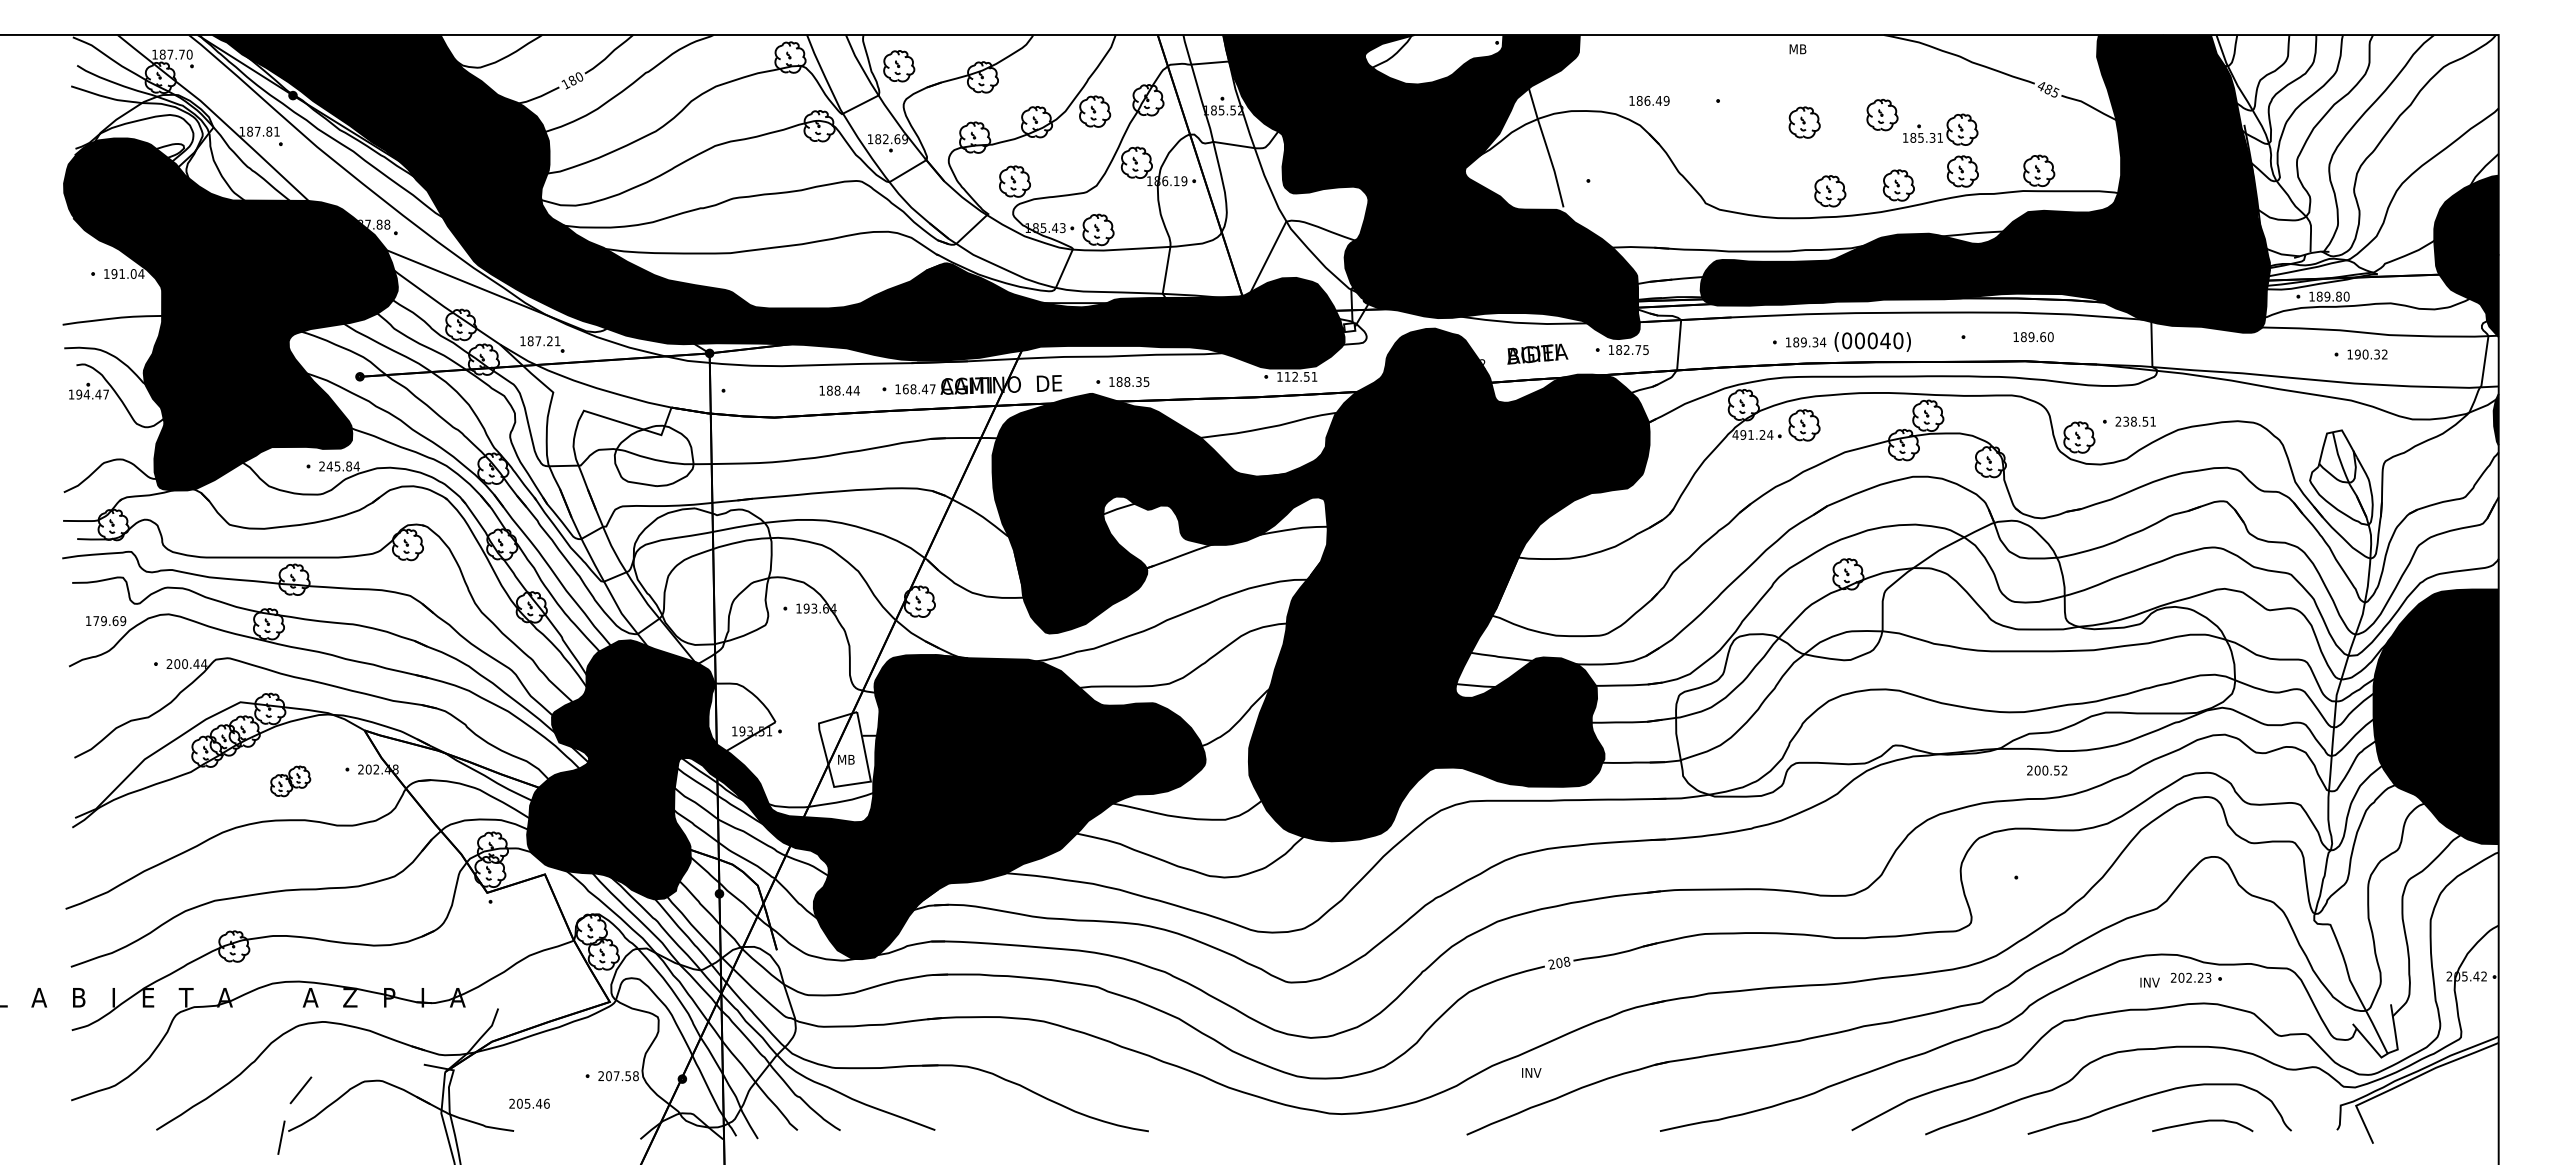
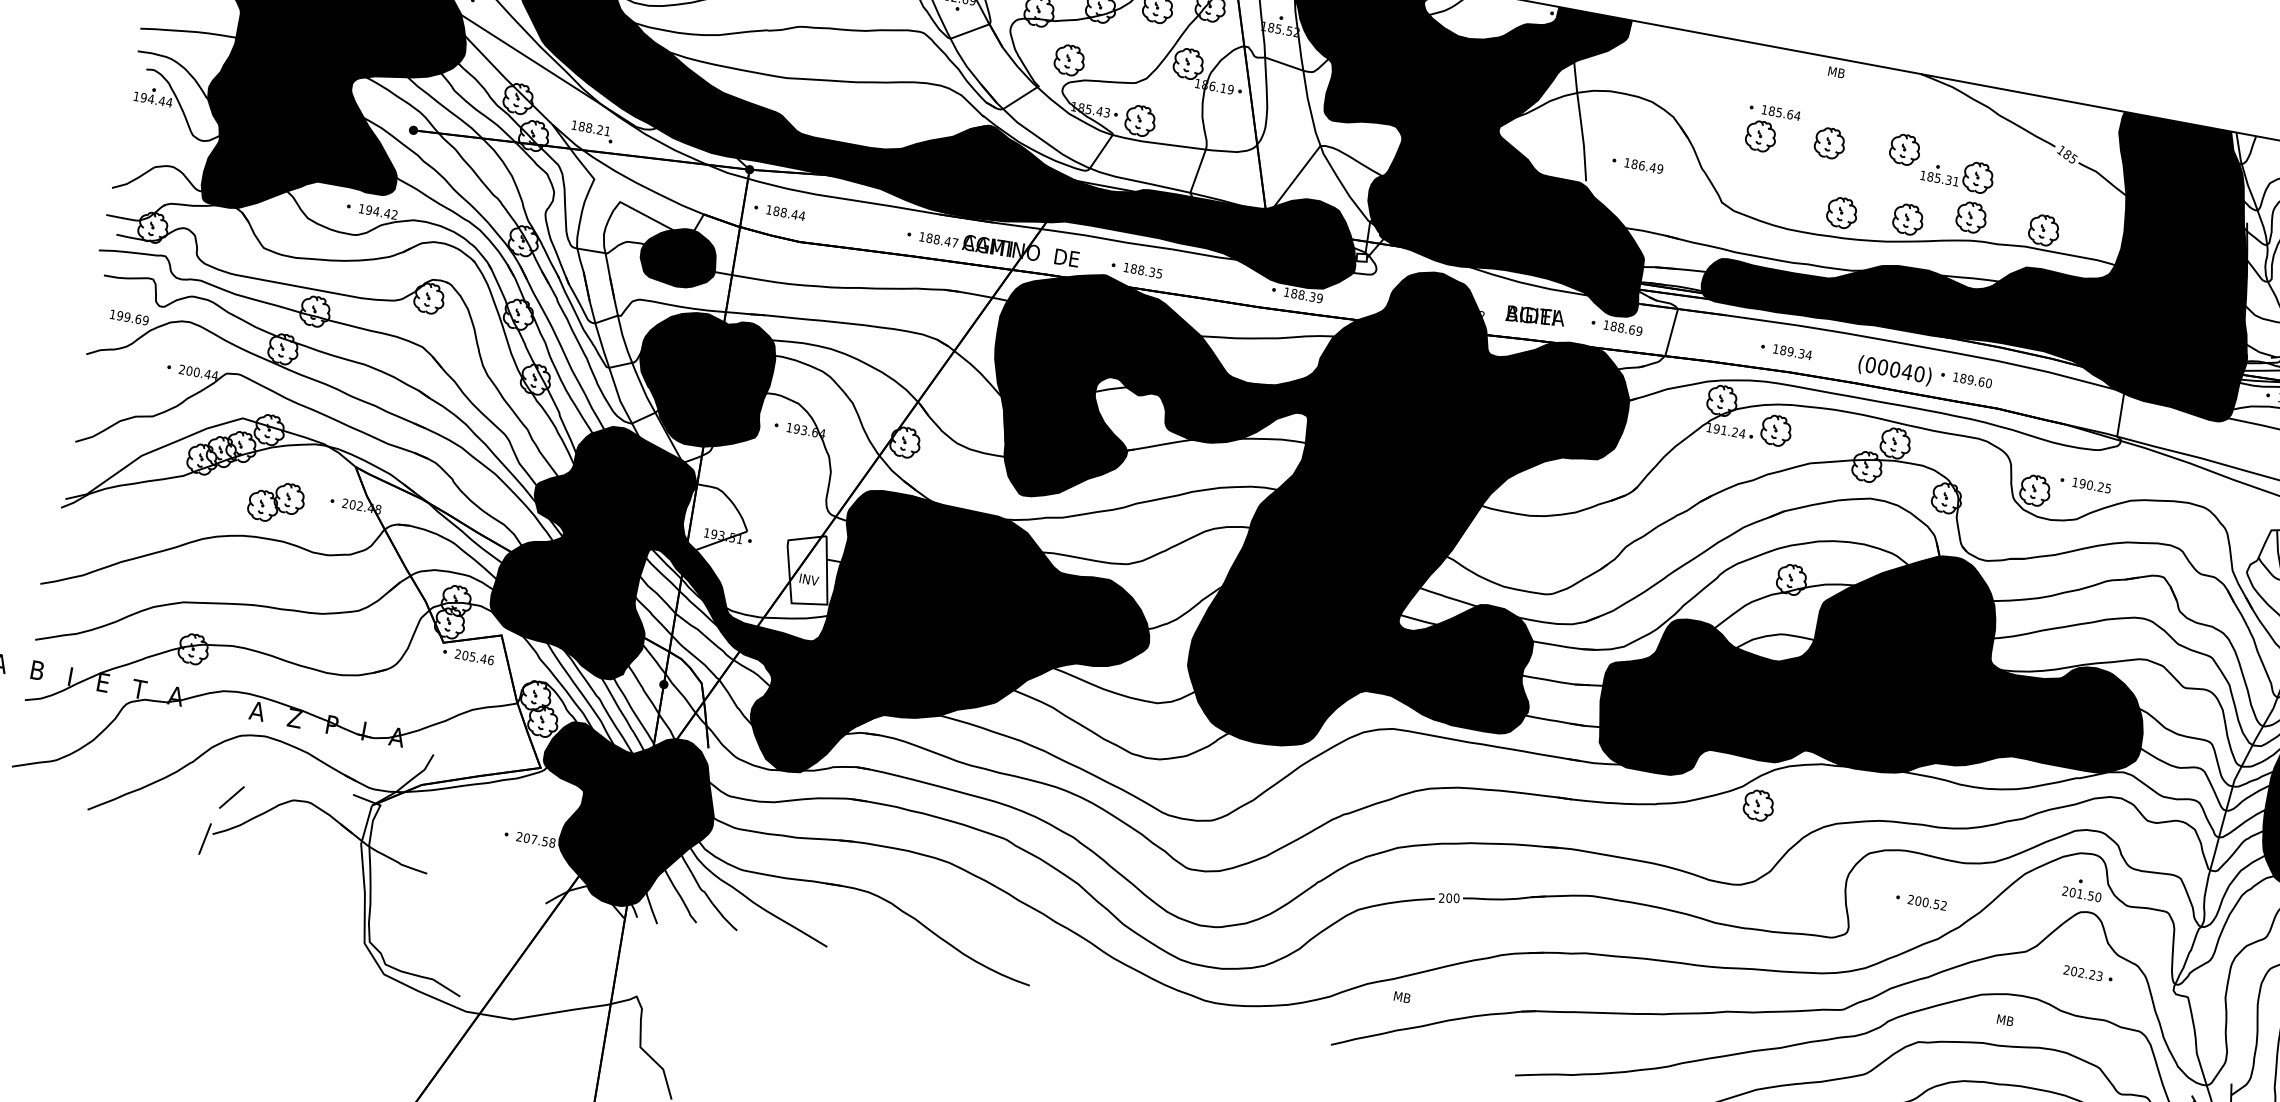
text: (2041, 86) -> (2061, 150), 485 -> 185
text: (1649, 100) -> (1644, 165), moved
part: (1743, 120) -> (1772, 130), added
text: (2033, 337) -> (1972, 380), moved
text: (538, 341) -> (589, 128), 187.21 -> 188.21
text: (1872, 341) -> (1894, 370), moved
text: (1635, 350) -> (1629, 329), 182.75 -> 188.69
text: (1300, 376) -> (1306, 295), 112.51 -> 188.39
text: (905, 389) -> (929, 238), 168.47 -> 188.47
text: (839, 390) -> (785, 212), moved
text: (106, 394) -> (169, 102), 194.47 -> 194.44
text: (2135, 421) -> (2091, 485), 238.51 -> 190.25
text: (1735, 434) -> (1709, 427), 491.24 -> 191.24
fill: (653, 455) -> (678, 256), added
text: (339, 466) -> (378, 211), 245.84 -> 194.42
fill: (702, 576) -> (703, 380), added
text: (96, 621) -> (120, 316), 179.69 -> 199.69
fill: (1955, 658) -> (1878, 678), added
text: (848, 759) -> (810, 579), MB -> INV
text: (2047, 770) -> (1927, 902), moved
part: (290, 781) -> (276, 502), size x1.43
part: (1857, 810) -> (1759, 805), added
part: (2202, 834) -> (2082, 889), added
text: (1566, 961) -> (1456, 897), 208 -> 200
part: (2196, 977) -> (2088, 973), moved
text: (2150, 982) -> (2007, 1020), INV -> MB
fill: (703, 1036) -> (623, 817), added
text: (1532, 1072) -> (1404, 997), INV -> MB
text: (529, 1103) -> (474, 657), moved

